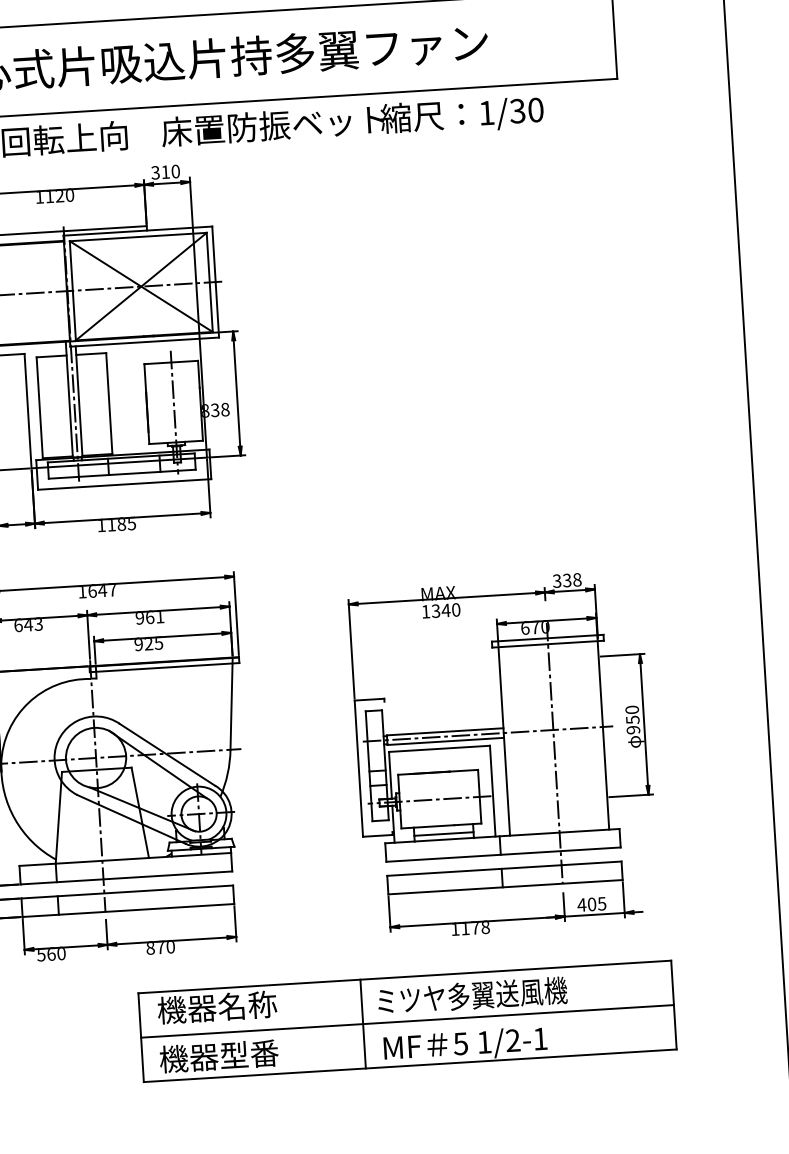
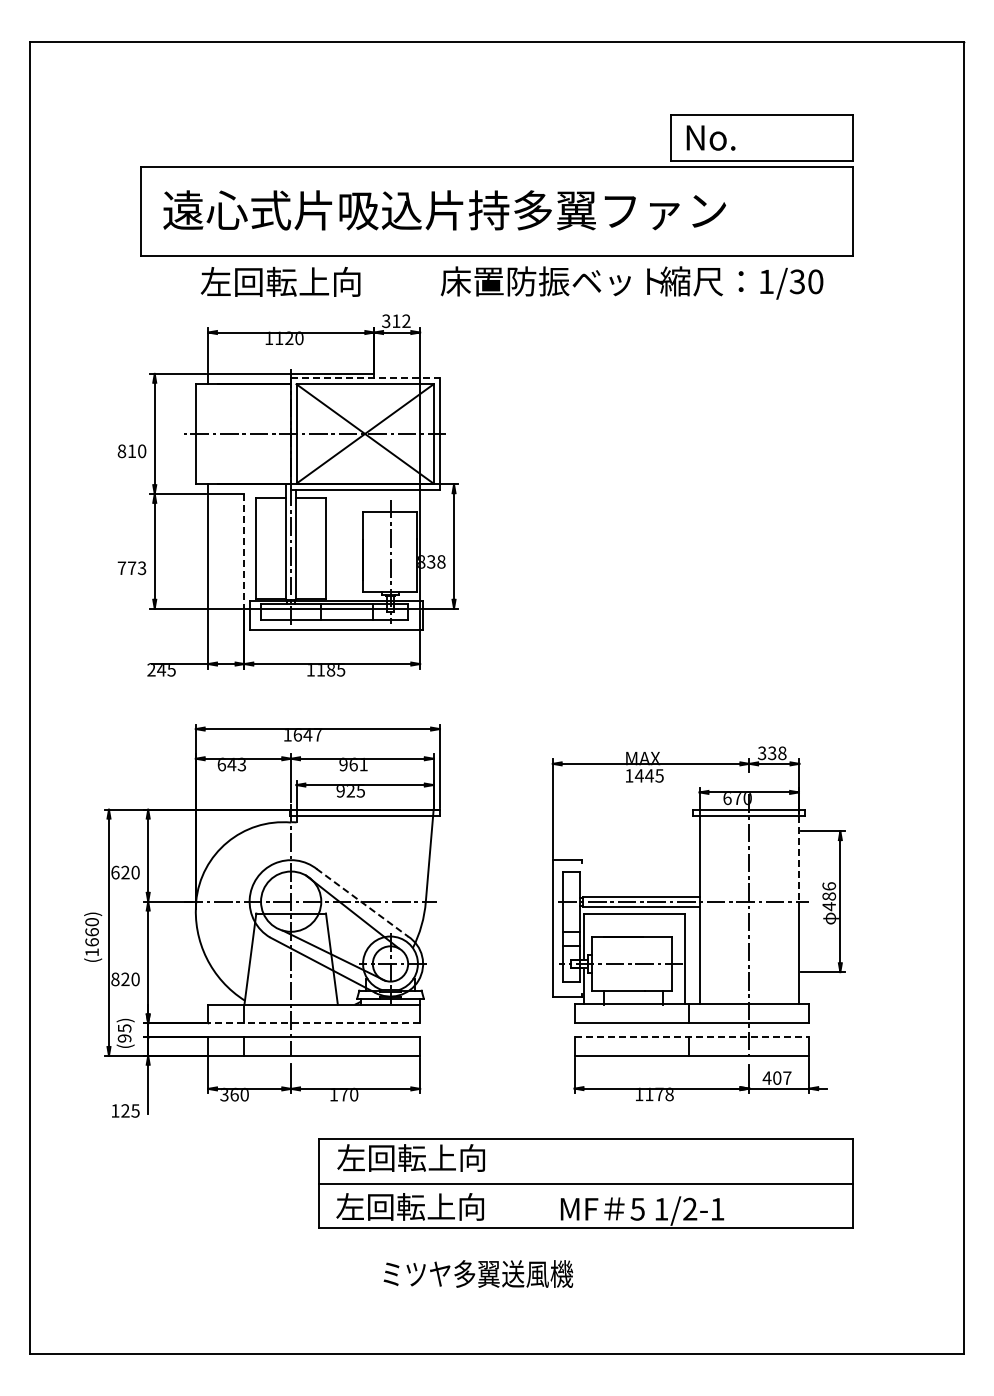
text: (352, 121) -> (631, 282), moved
text: (175, 171) -> (406, 321), 310 -> 312
line: (138, 231) -> (365, 378), solid -> dashed
line: (28, 411) -> (244, 551), solid -> dashed
text: (445, 610) -> (648, 775), 1340 -> 1445
line: (599, 683) -> (798, 858), solid -> dashed
text: (633, 719) -> (829, 896), 950 -> 486
line: (167, 755) -> (362, 903), solid -> dashed
line: (443, 833) -> (633, 998), removed
line: (504, 869) -> (692, 1037), solid -> dashed
line: (125, 878) -> (313, 1023), solid -> dashed
text: (602, 903) -> (787, 1077), 405 -> 407
text: (150, 947) -> (333, 1094), 870 -> 170
text: (41, 953) -> (224, 1093), 560 -> 360
text: (472, 995) -> (478, 1273), moved
text: (230, 1006) -> (410, 1157), 機器名称 -> 左回転上向
line: (363, 1023) -> (541, 1183), removed
text: (233, 1054) -> (410, 1206), 機器型番 -> 左回転上向

